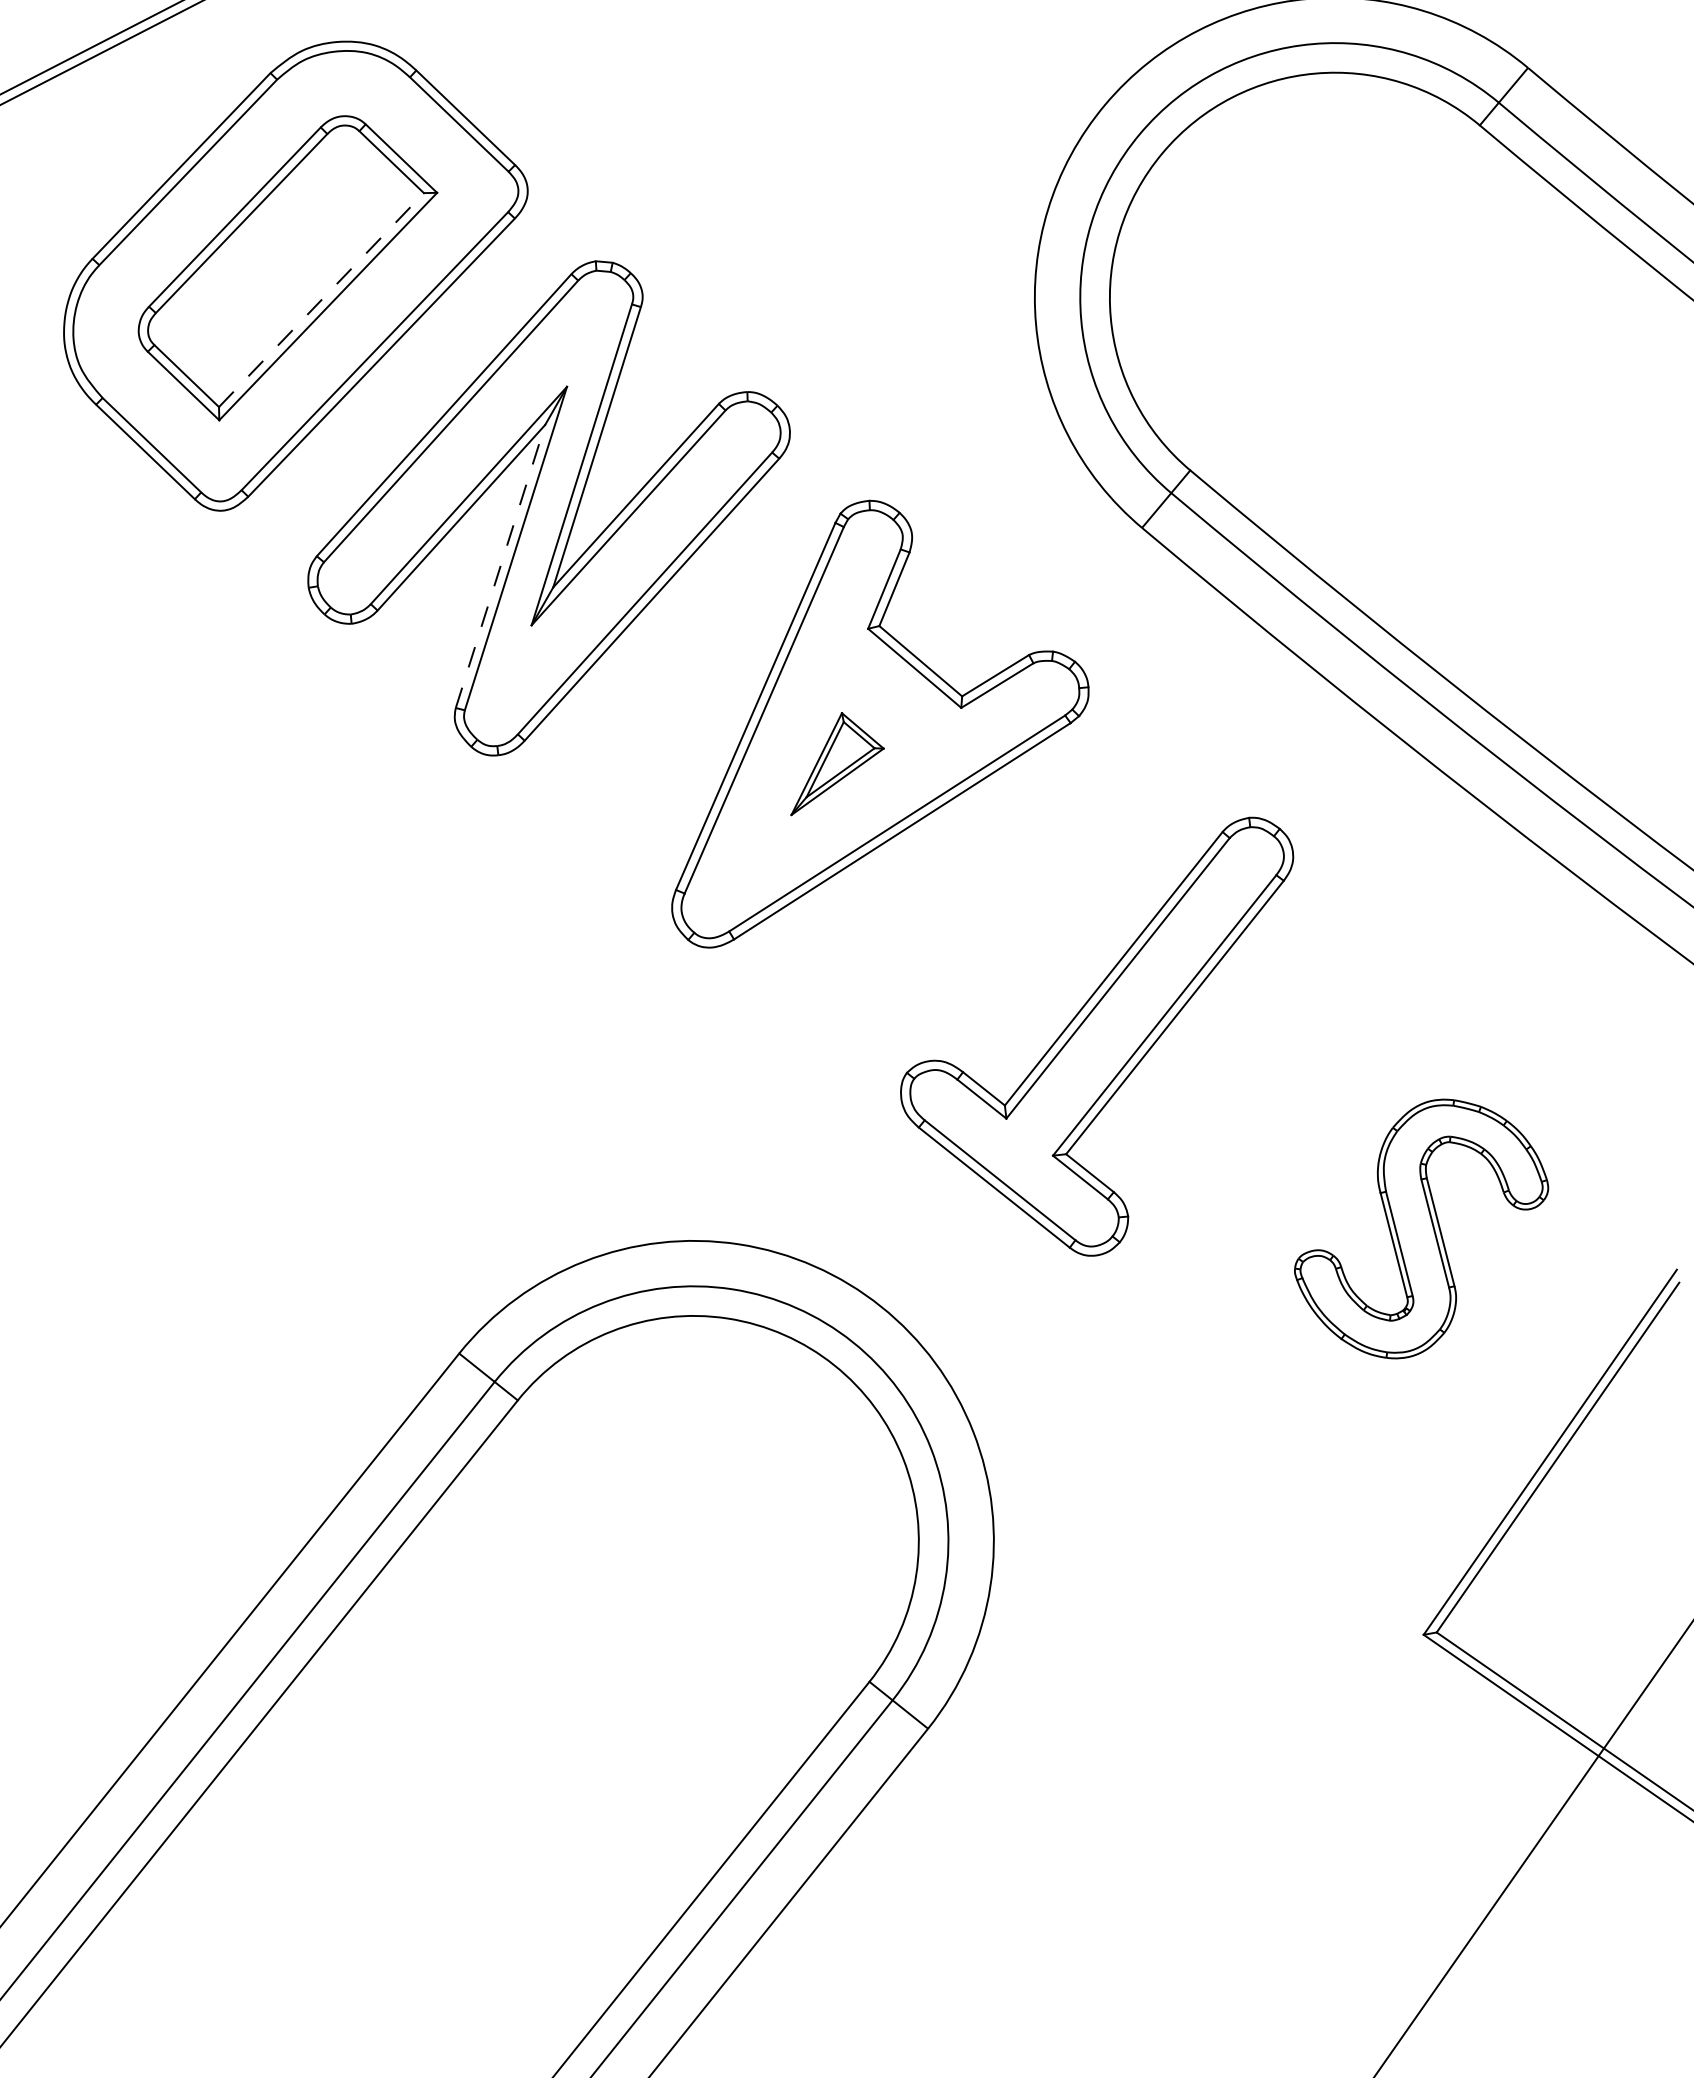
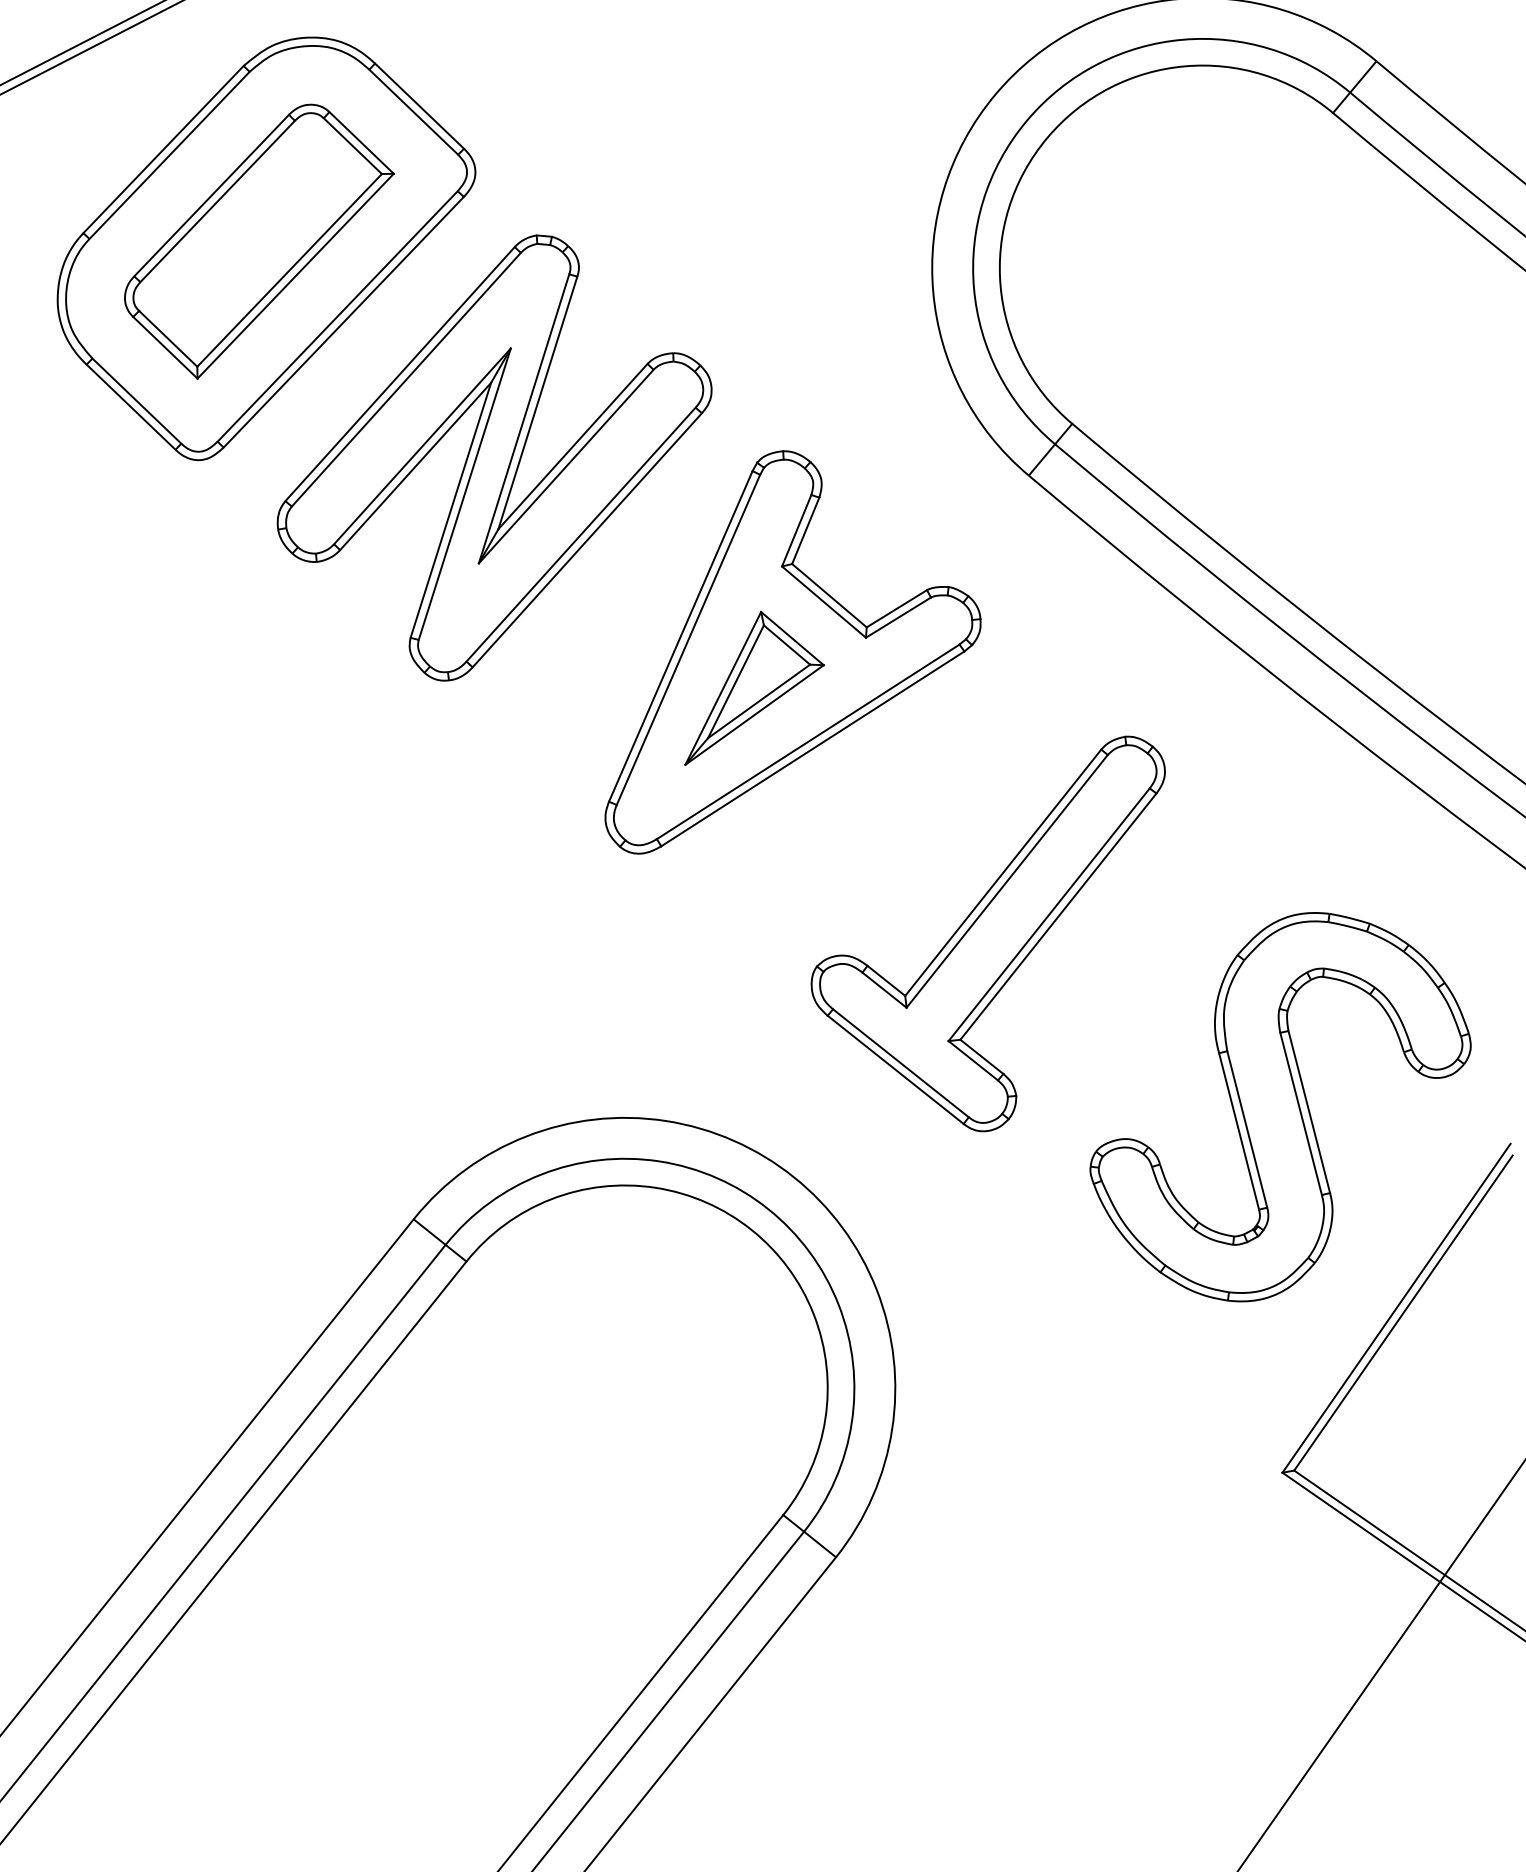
line: (321, 299) -> (289, 269), dashed -> solid
line: (500, 566) -> (450, 510), dashed -> solid
part: (837, 763) -> (754, 687), size x1.67
part: (1421, 1228) -> (1280, 1106), size x1.67

